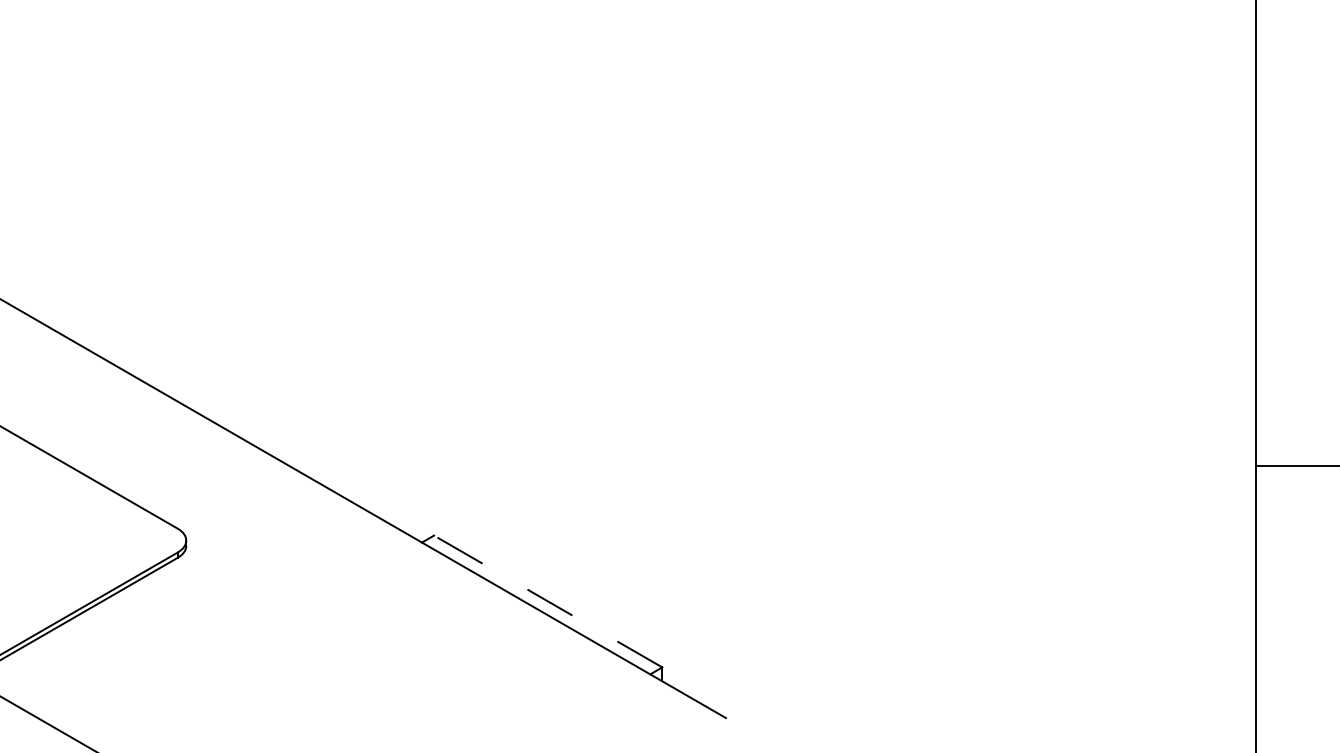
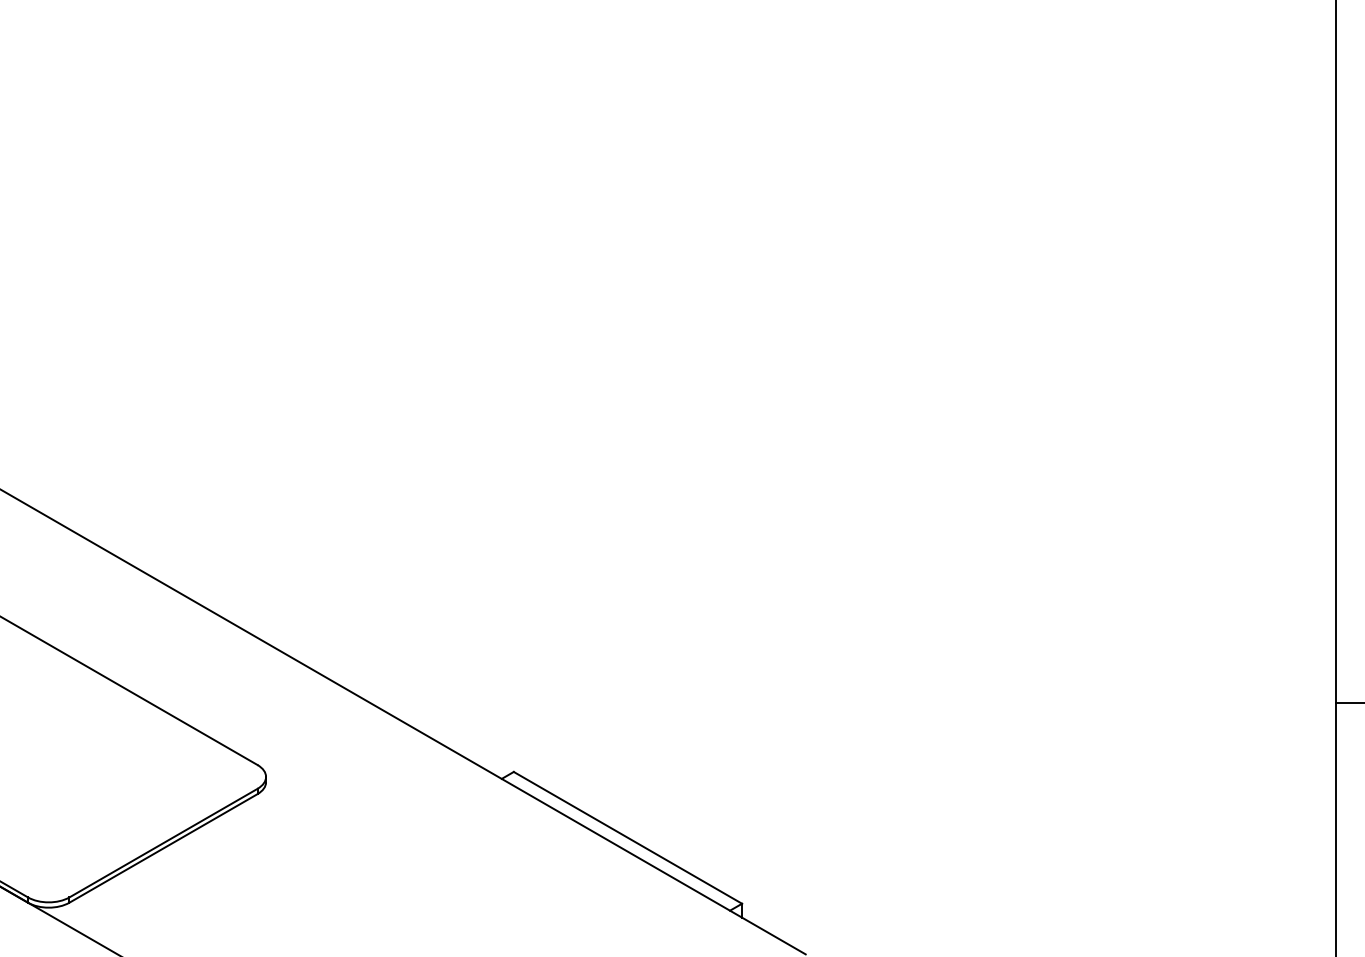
line: (547, 601) -> (627, 837), dashed -> solid

